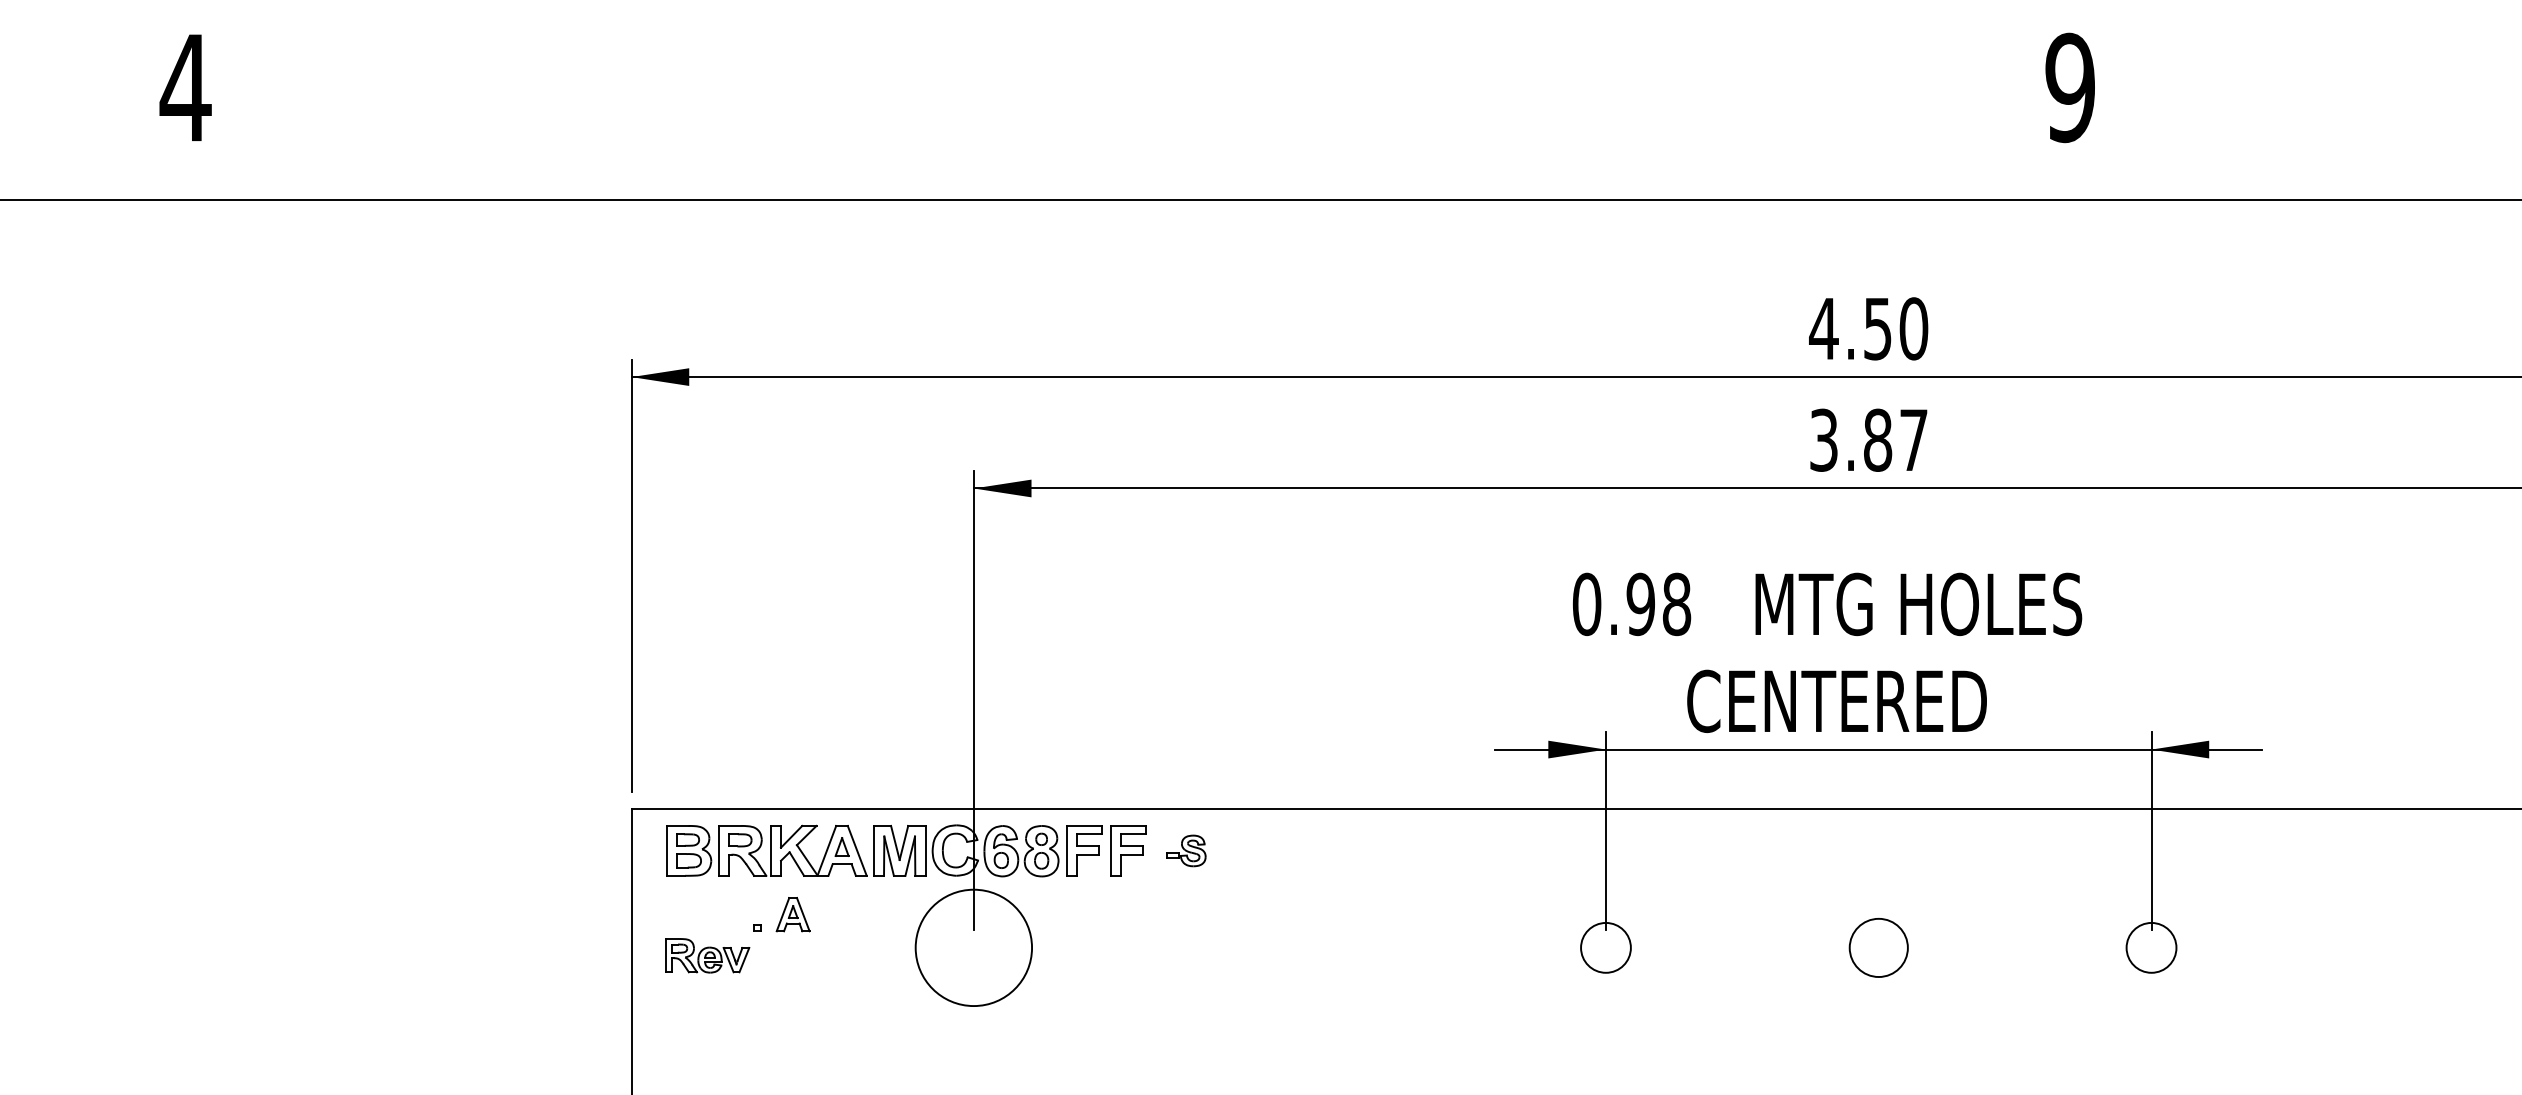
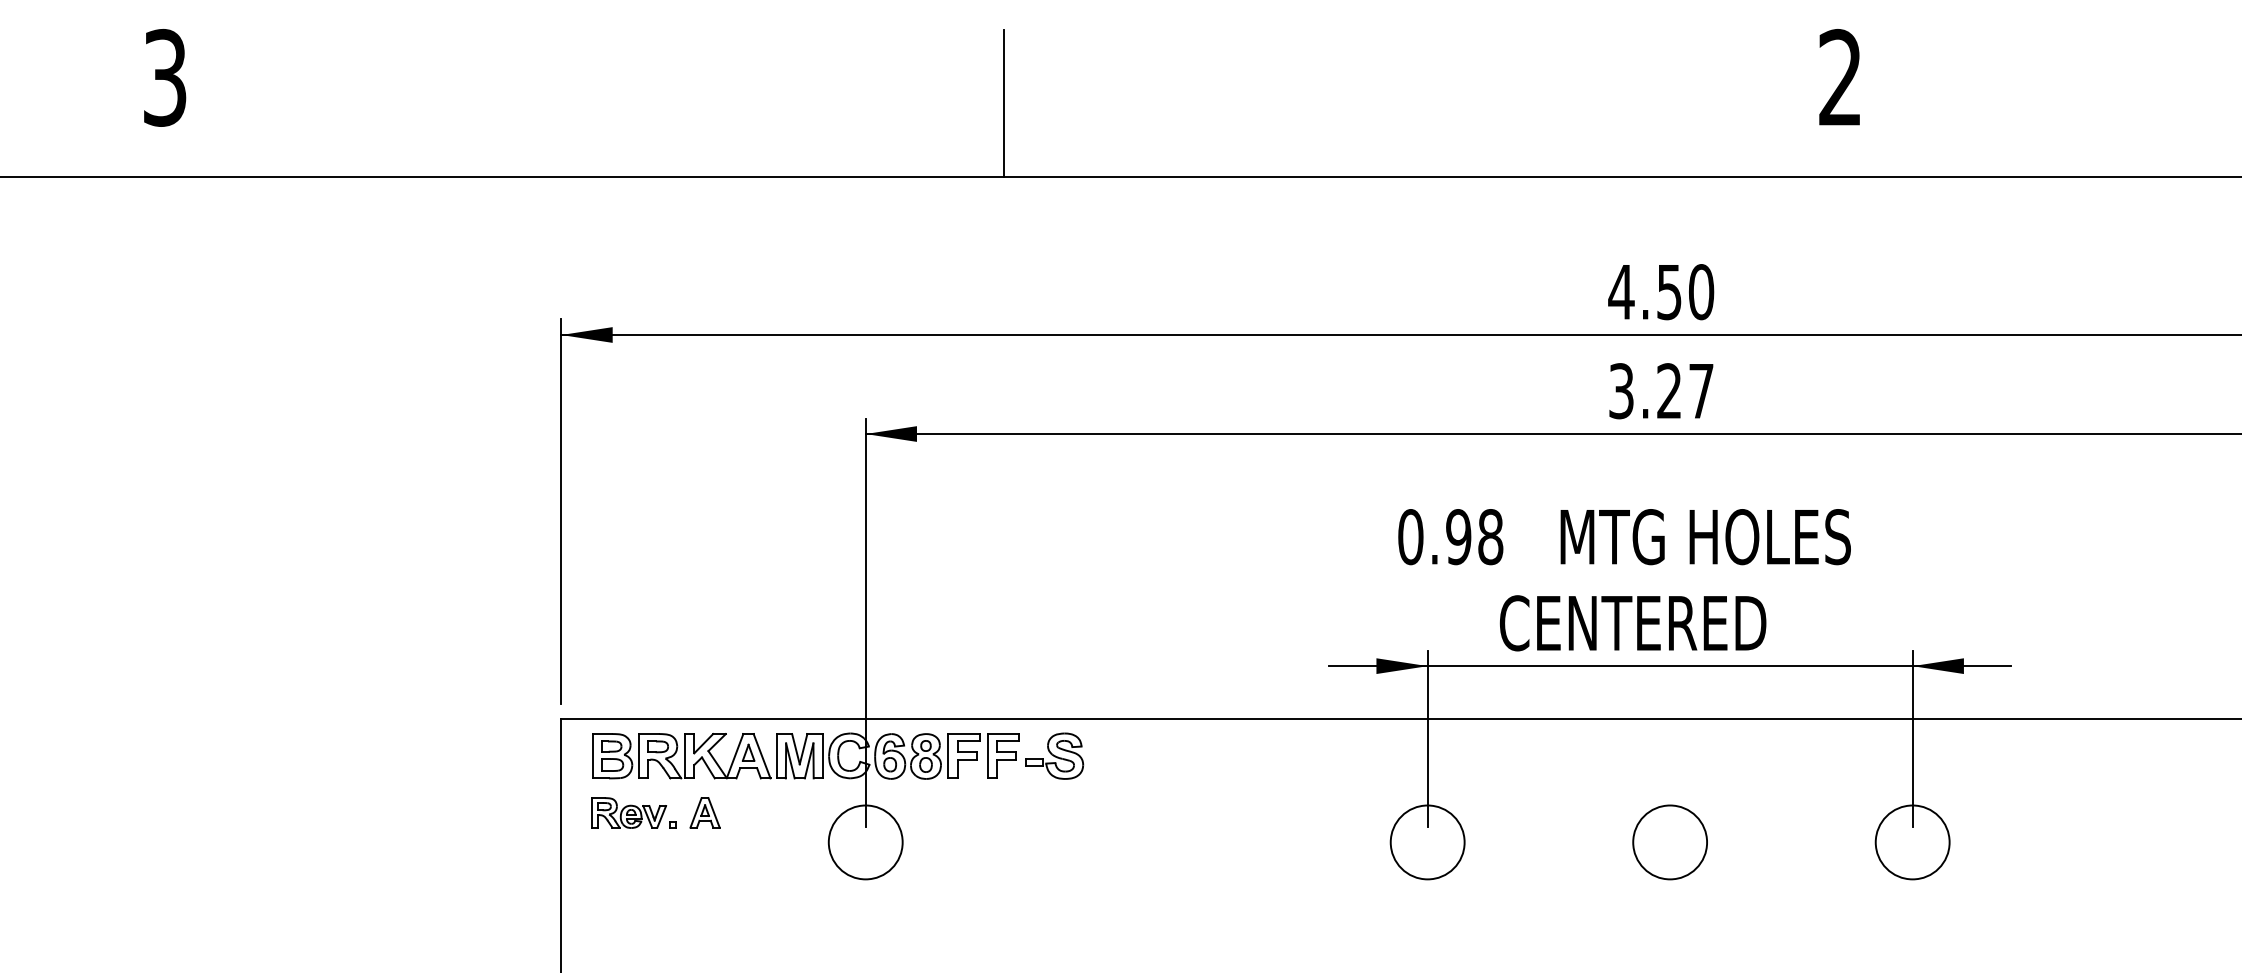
text: (185, 87) -> (164, 77), 4 -> 3
text: (2069, 87) -> (1839, 77), 9 -> 2
line: (1129, 116) -> (1004, 103), added
text: (1878, 439) -> (1669, 390), 3.87 -> 3.27
part: (1186, 850) -> (1054, 755), size x1.67
circle: (973, 947) -> (865, 842), size x0.71
circle: (1605, 947) -> (1427, 842), size x1.67
circle: (1878, 947) -> (1669, 842), size x1.43
circle: (2151, 947) -> (1912, 842), size x1.67
part: (707, 955) -> (628, 812), moved

